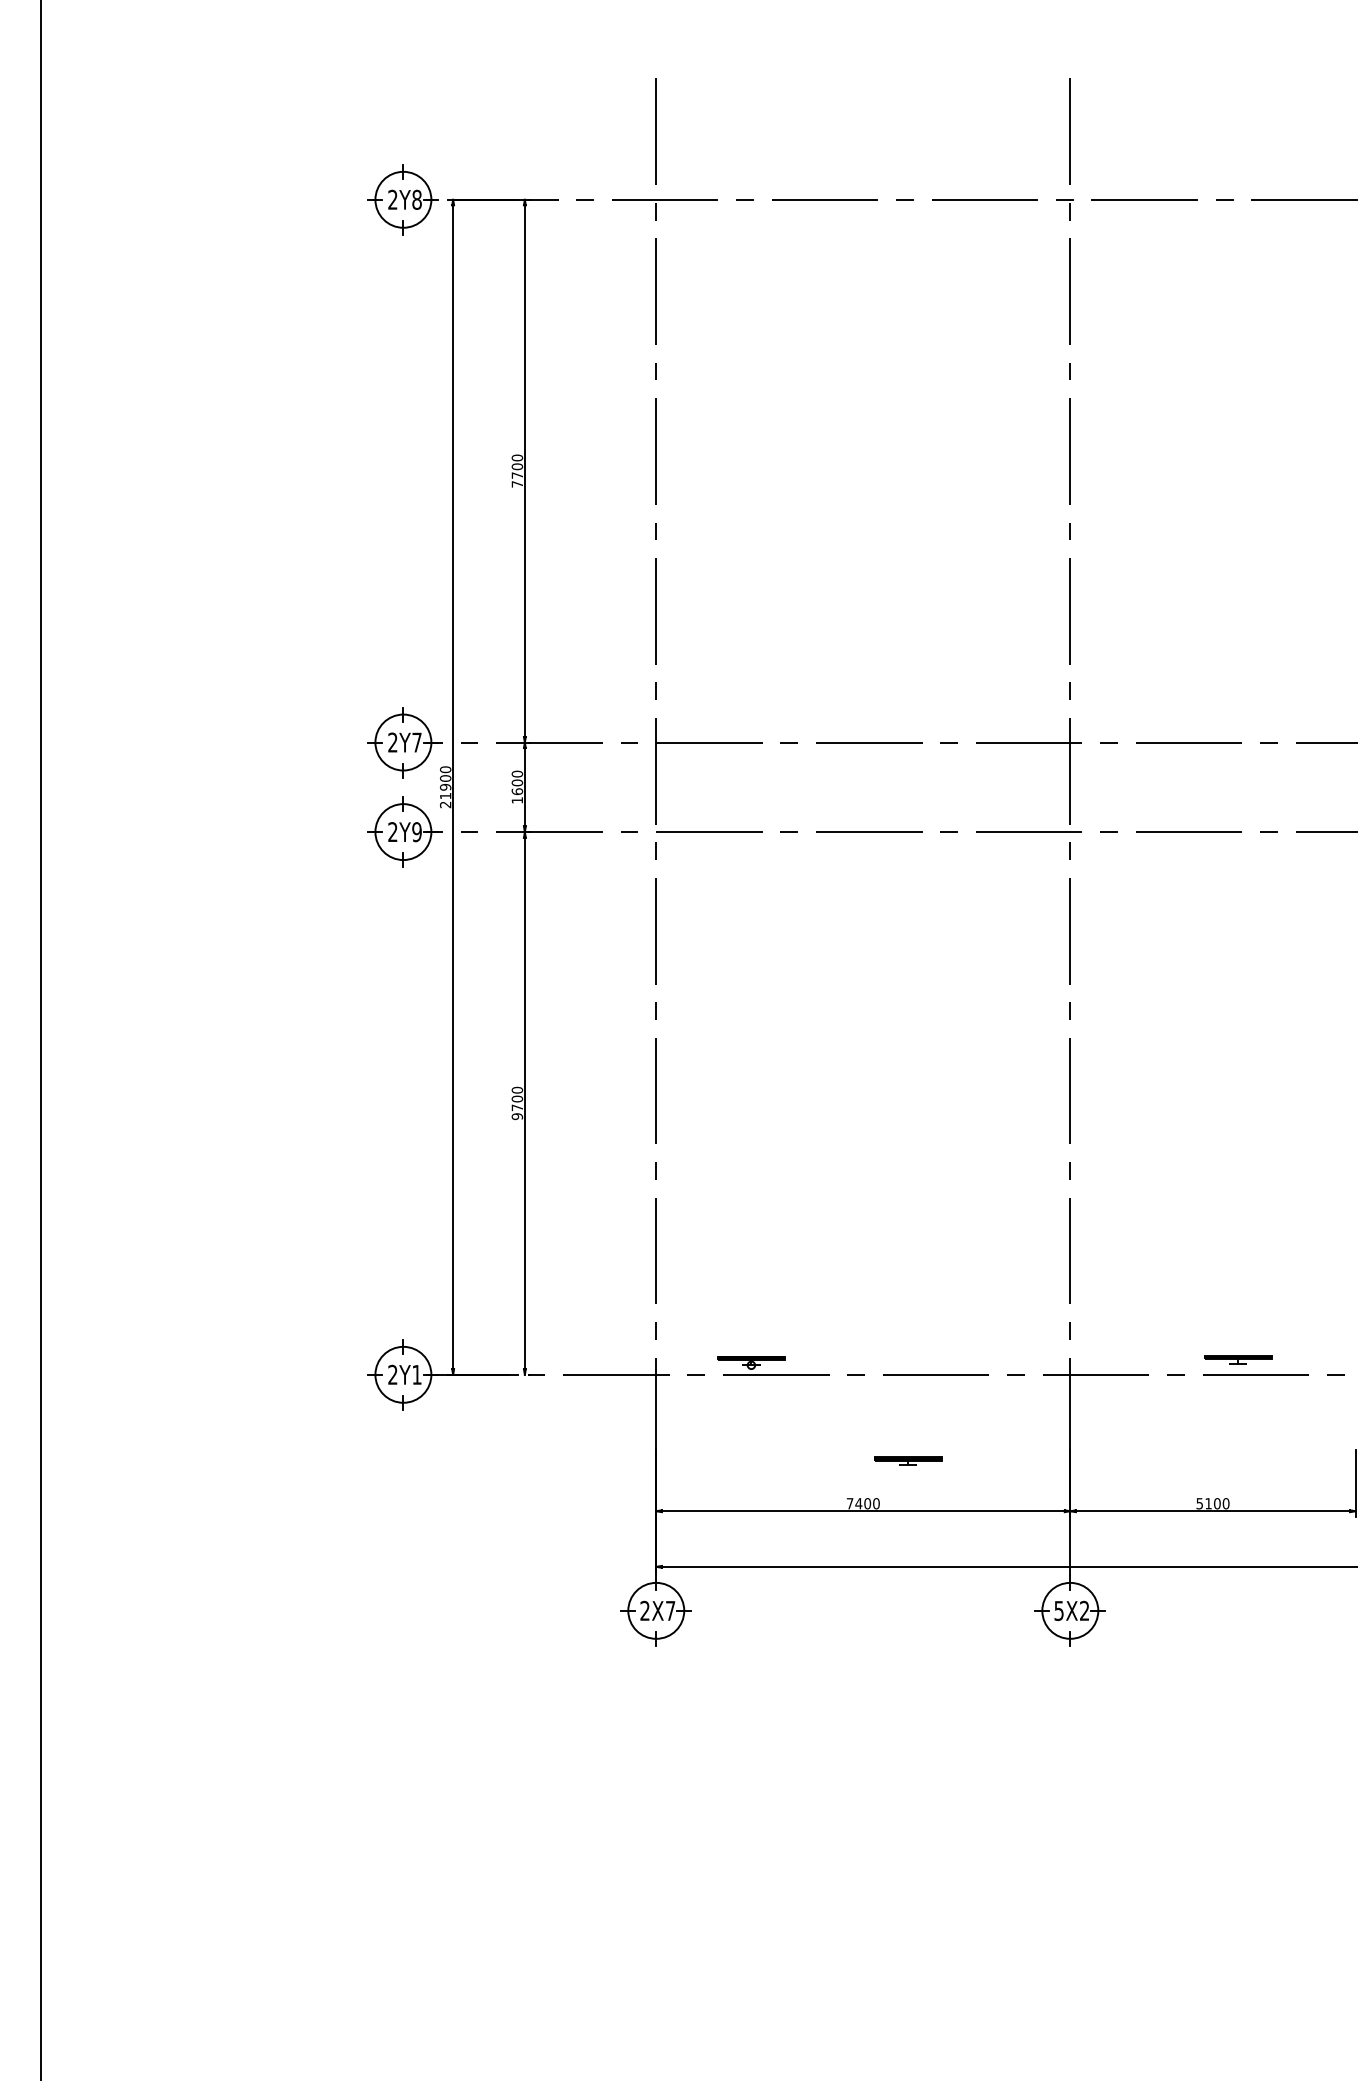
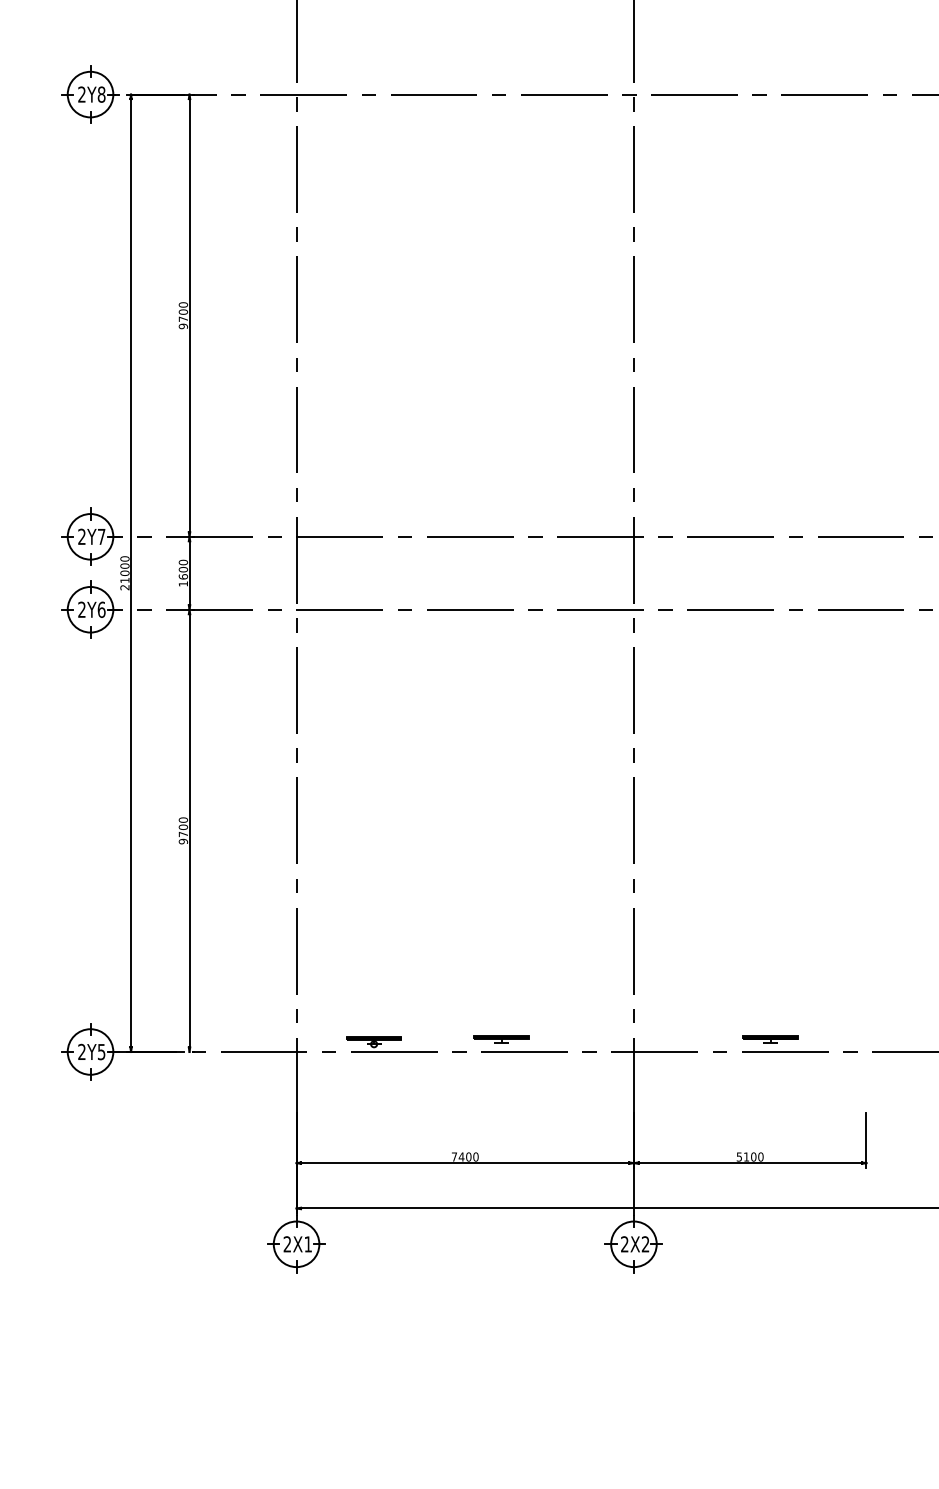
text: (517, 484) -> (183, 326), 7700 -> 9700
text: (445, 787) -> (124, 573), 21900 -> 21000
text: (416, 832) -> (101, 610), 2Y9 -> 2Y6
text: (416, 1374) -> (101, 1051), 2Y1 -> 2Y5
part: (908, 1460) -> (502, 1038), moved
text: (670, 1610) -> (308, 1244), 2X7 -> 2X1
text: (1058, 1610) -> (624, 1244), 5X2 -> 2X2

